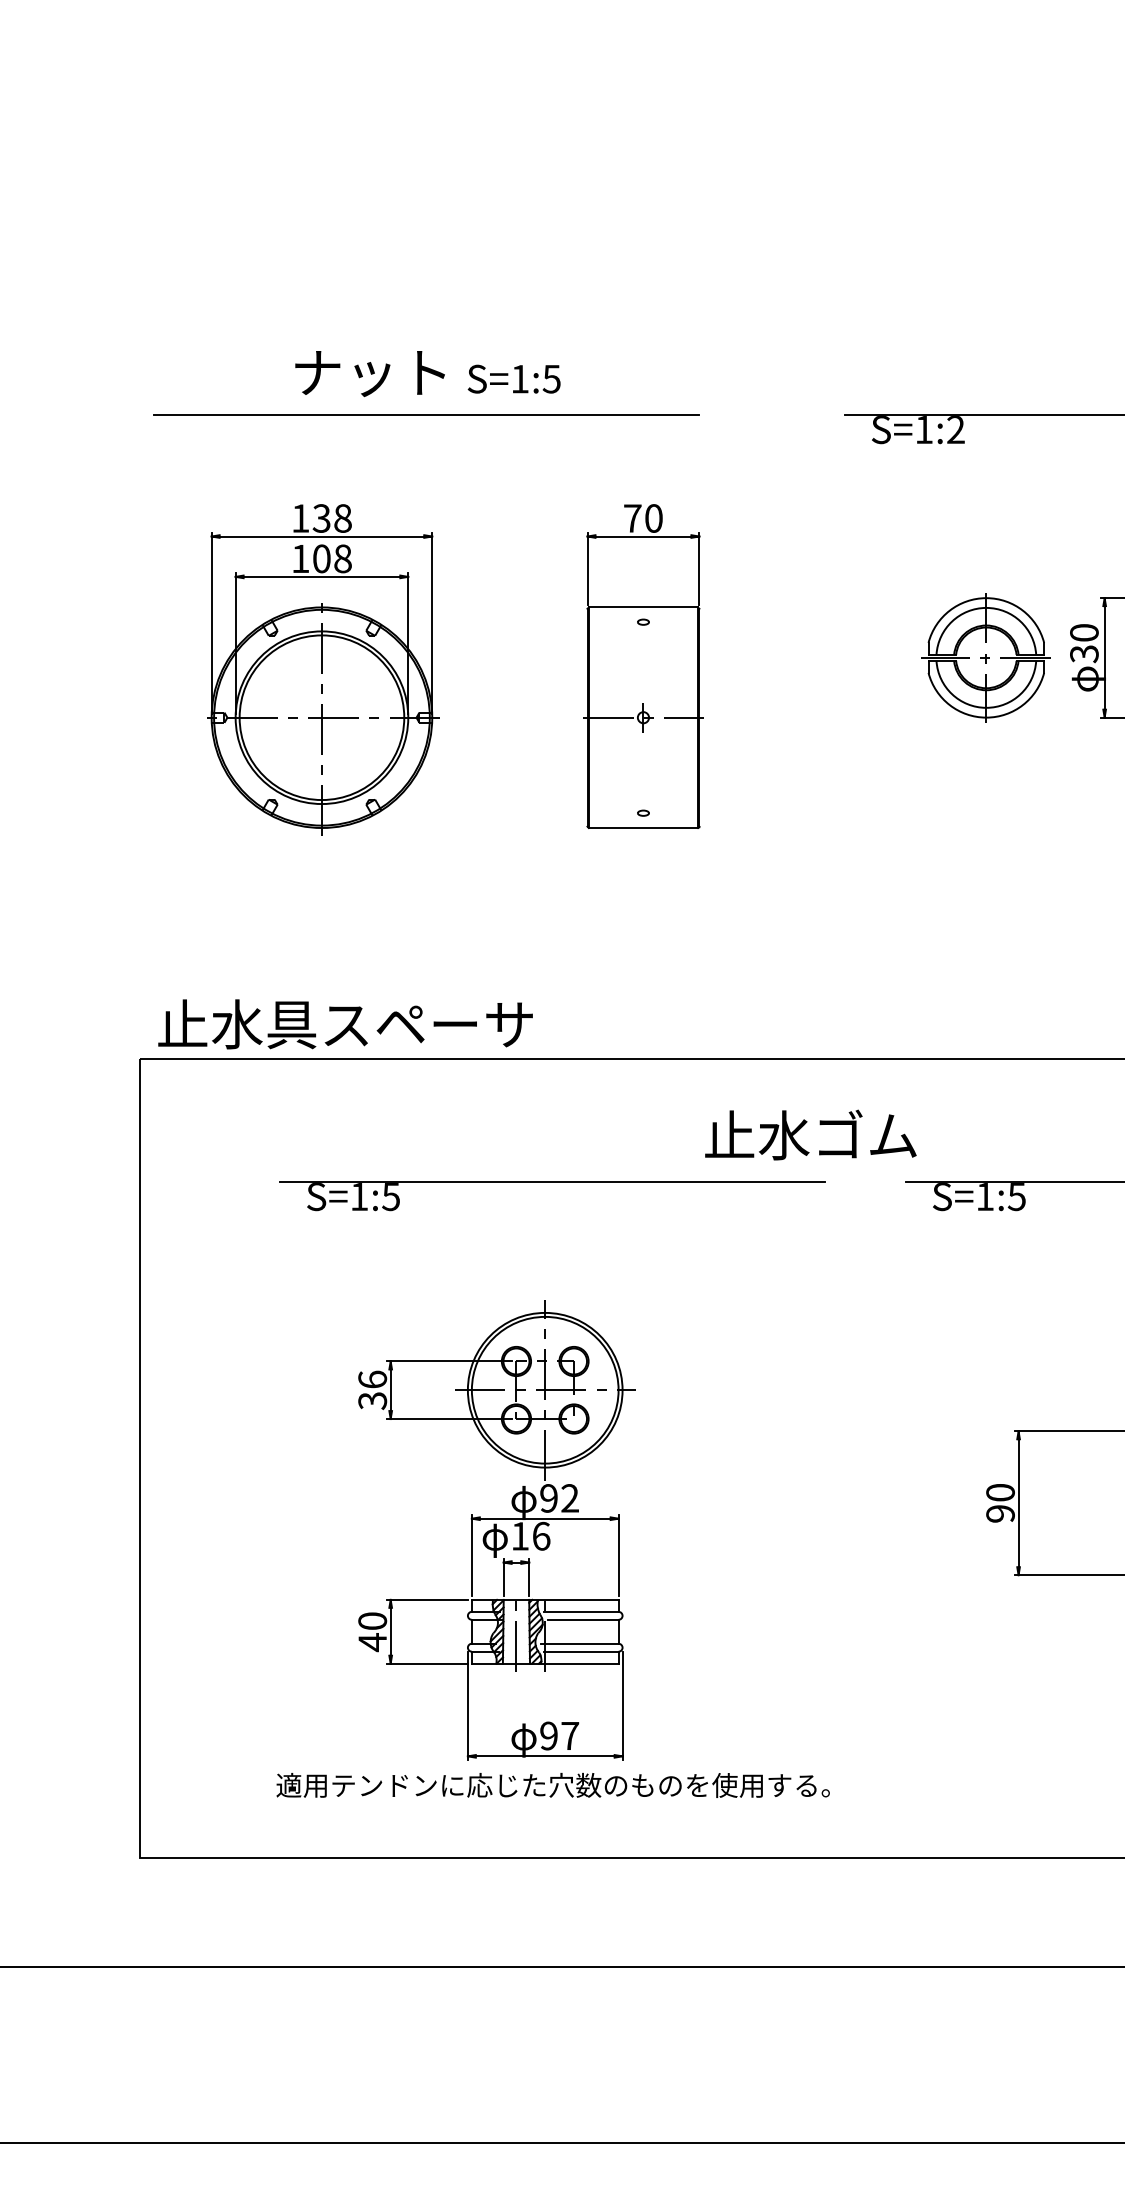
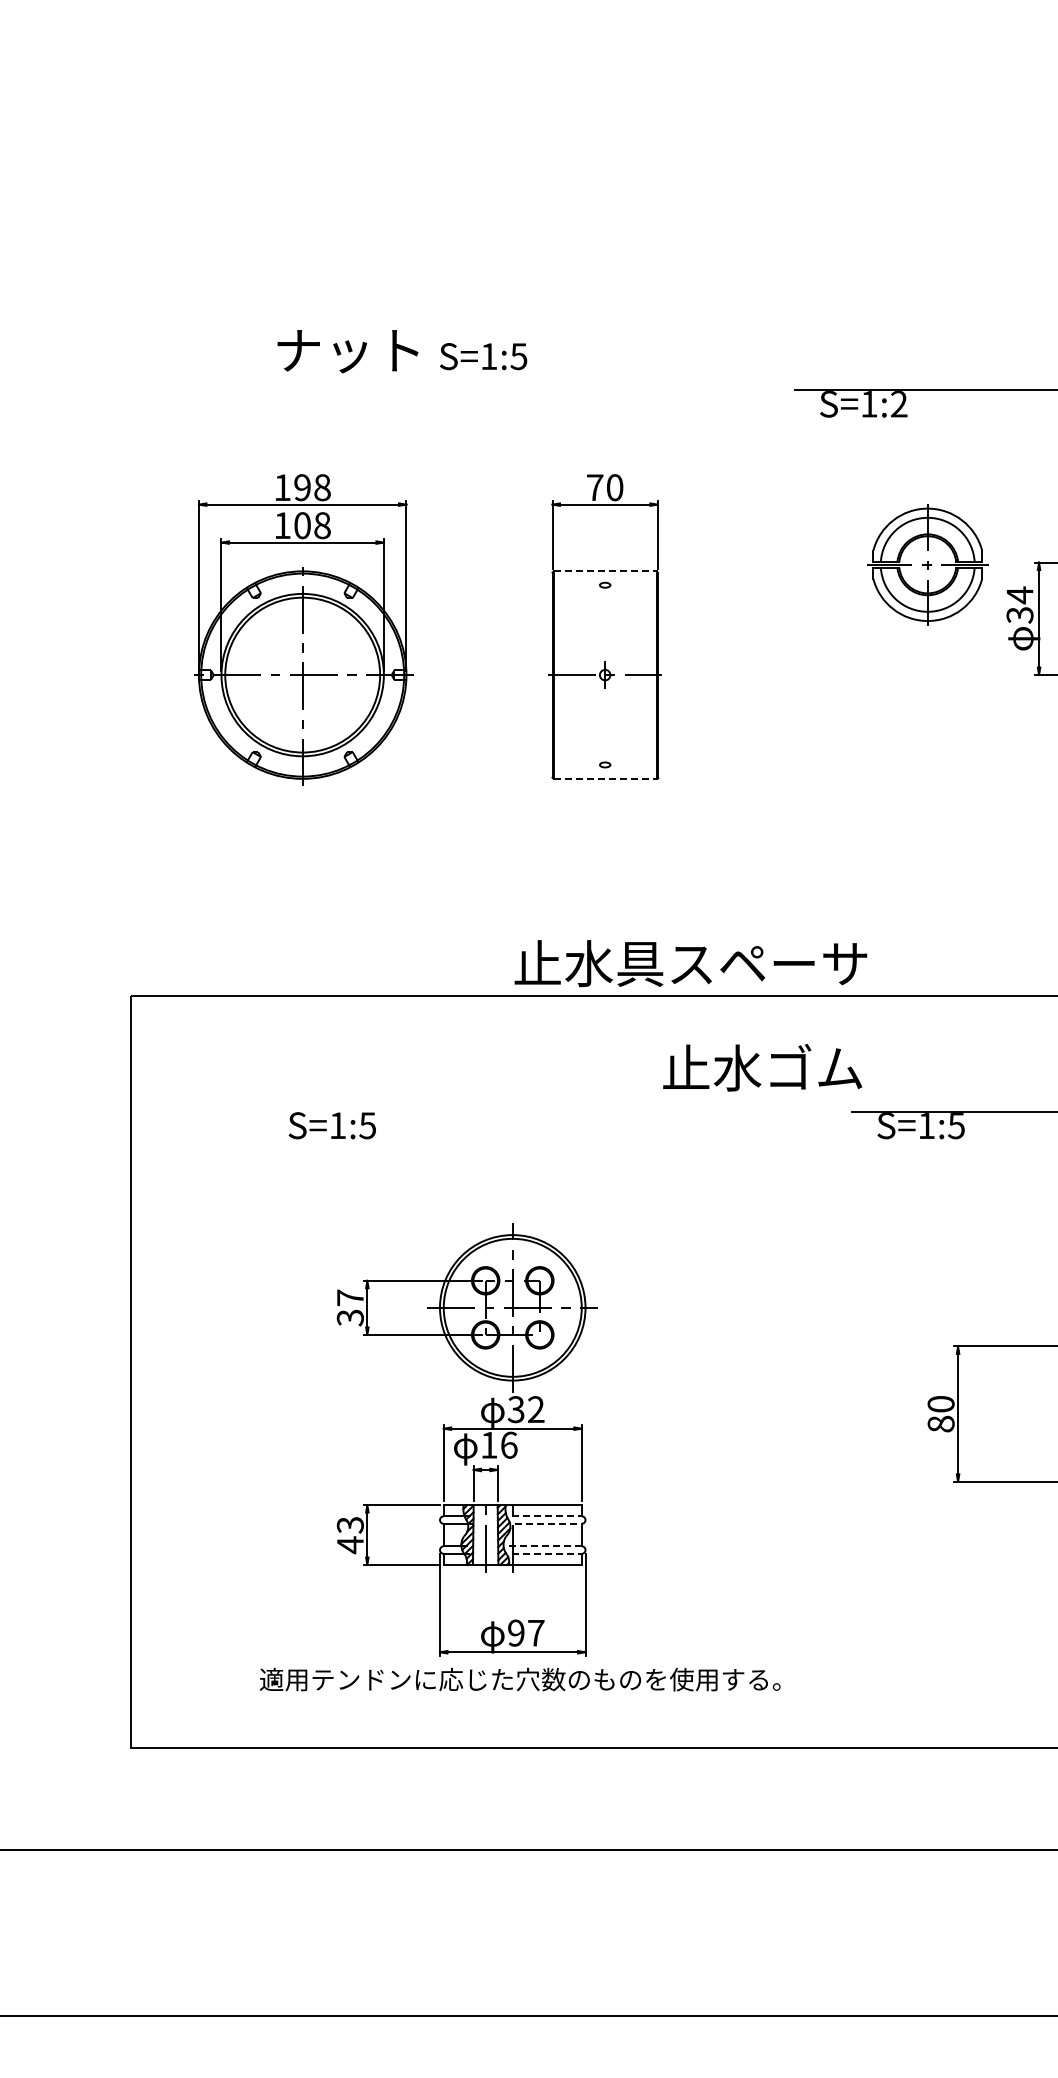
line: (425, 415) -> (400, 390), removed
text: (321, 518) -> (302, 487), 138 -> 198
line: (643, 607) -> (605, 571), solid -> dashed
text: (1083, 633) -> (1019, 595), 30 -> 34
part: (986, 657) -> (927, 564), moved
line: (643, 827) -> (605, 778), solid -> dashed
text: (345, 1024) -> (690, 963), moved
line: (552, 1181) -> (519, 1111), removed
text: (371, 1379) -> (349, 1297), 36 -> 37
text: (548, 1498) -> (515, 1409), 92 -> 32
text: (999, 1513) -> (940, 1423), 90 -> 80
line: (581, 1612) -> (546, 1516), solid -> dashed
line: (584, 1619) -> (549, 1523), solid -> dashed
text: (371, 1621) -> (349, 1525), 40 -> 43
line: (580, 1643) -> (545, 1546), solid -> dashed
line: (582, 1651) -> (547, 1553), solid -> dashed

